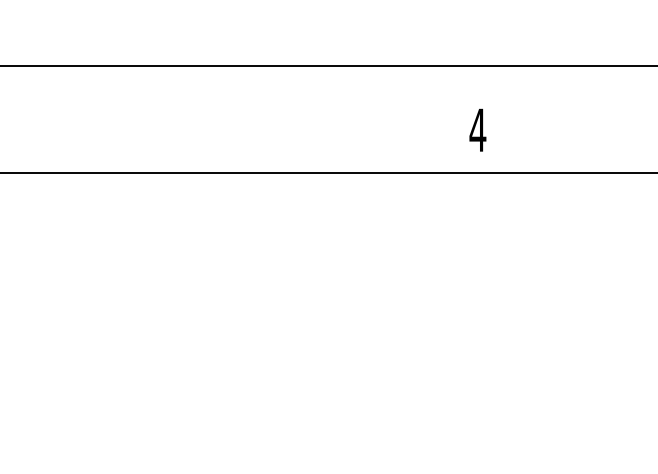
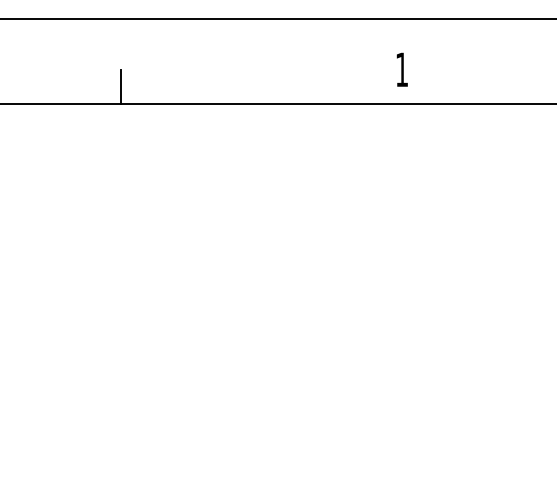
text: (477, 129) -> (401, 69), 4 -> 1
line: (122, 152) -> (120, 87), added

